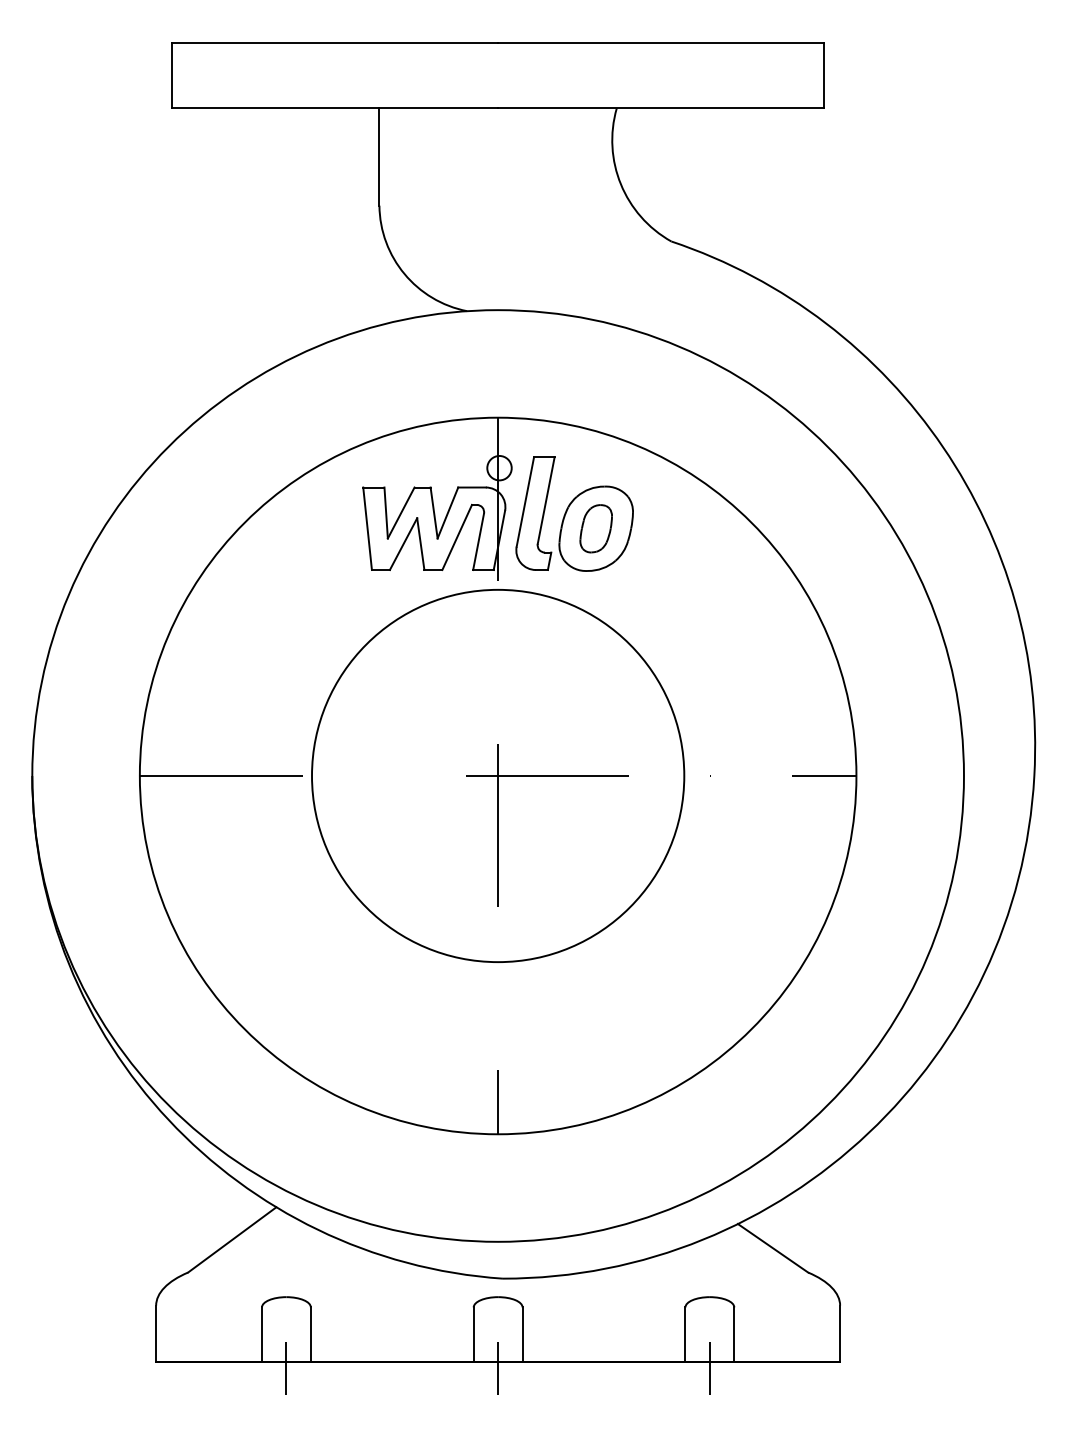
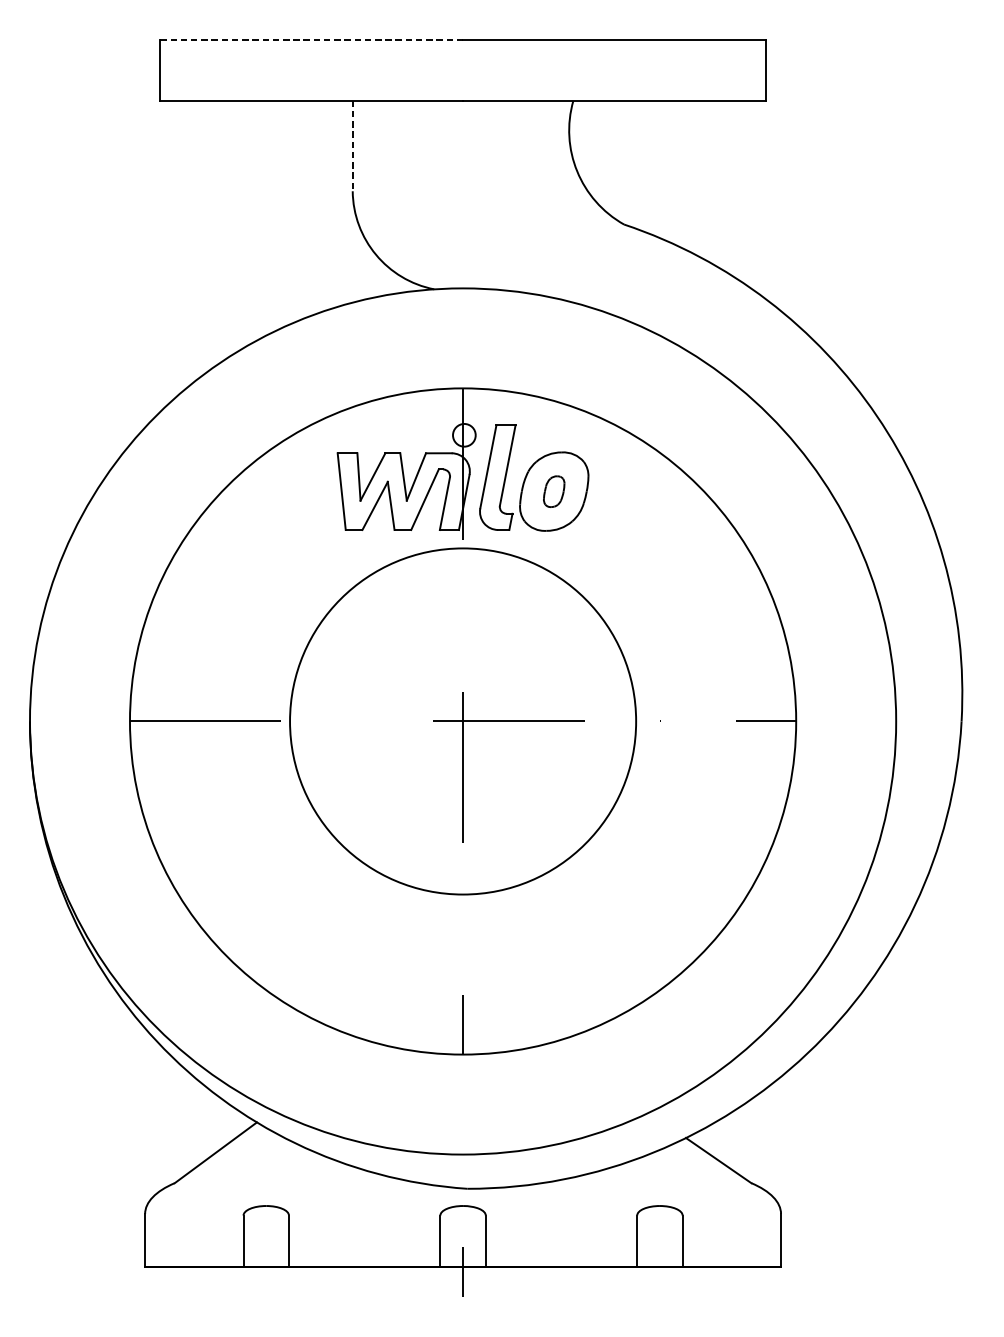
line: (335, 43) -> (311, 40), solid -> dashed
line: (379, 156) -> (352, 145), solid -> dashed
part: (595, 528) -> (553, 491), size x0.7
line: (286, 1367) -> (266, 1271), removed
line: (709, 1367) -> (659, 1271), removed

